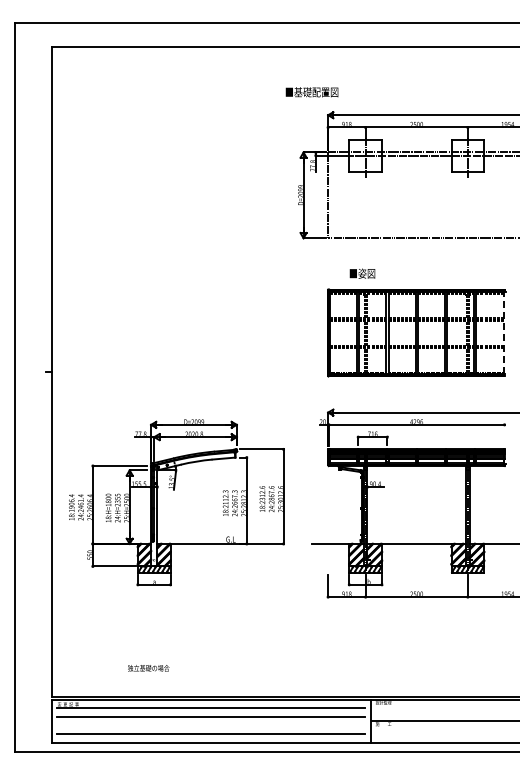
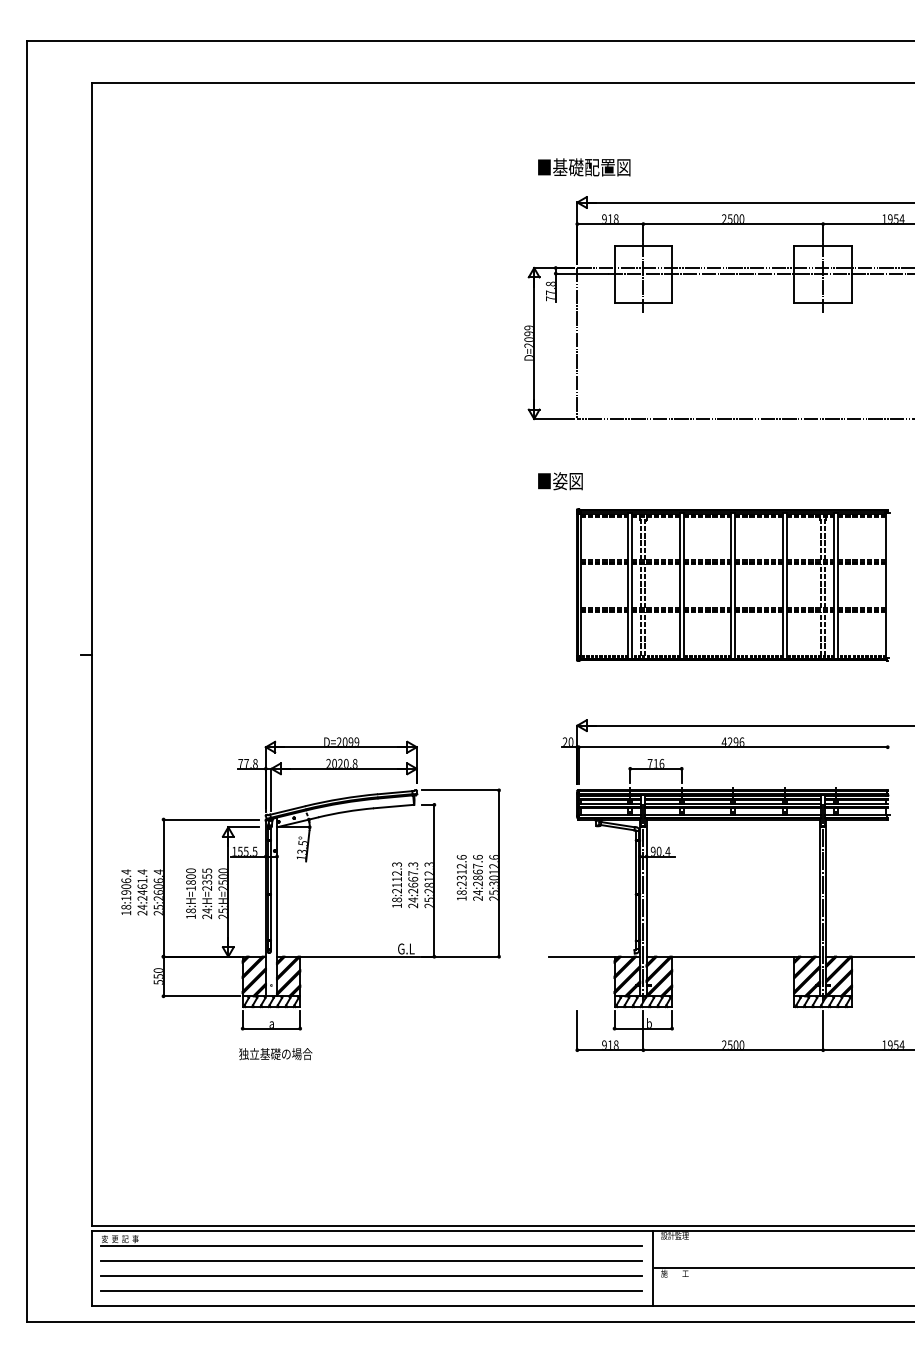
text: (311, 92) -> (583, 167), moved
text: (362, 273) -> (560, 480), moved
line: (503, 332) -> (885, 584), dashed -> solid
text: (148, 668) -> (275, 1054), moved
line: (210, 725) -> (370, 1276), added

